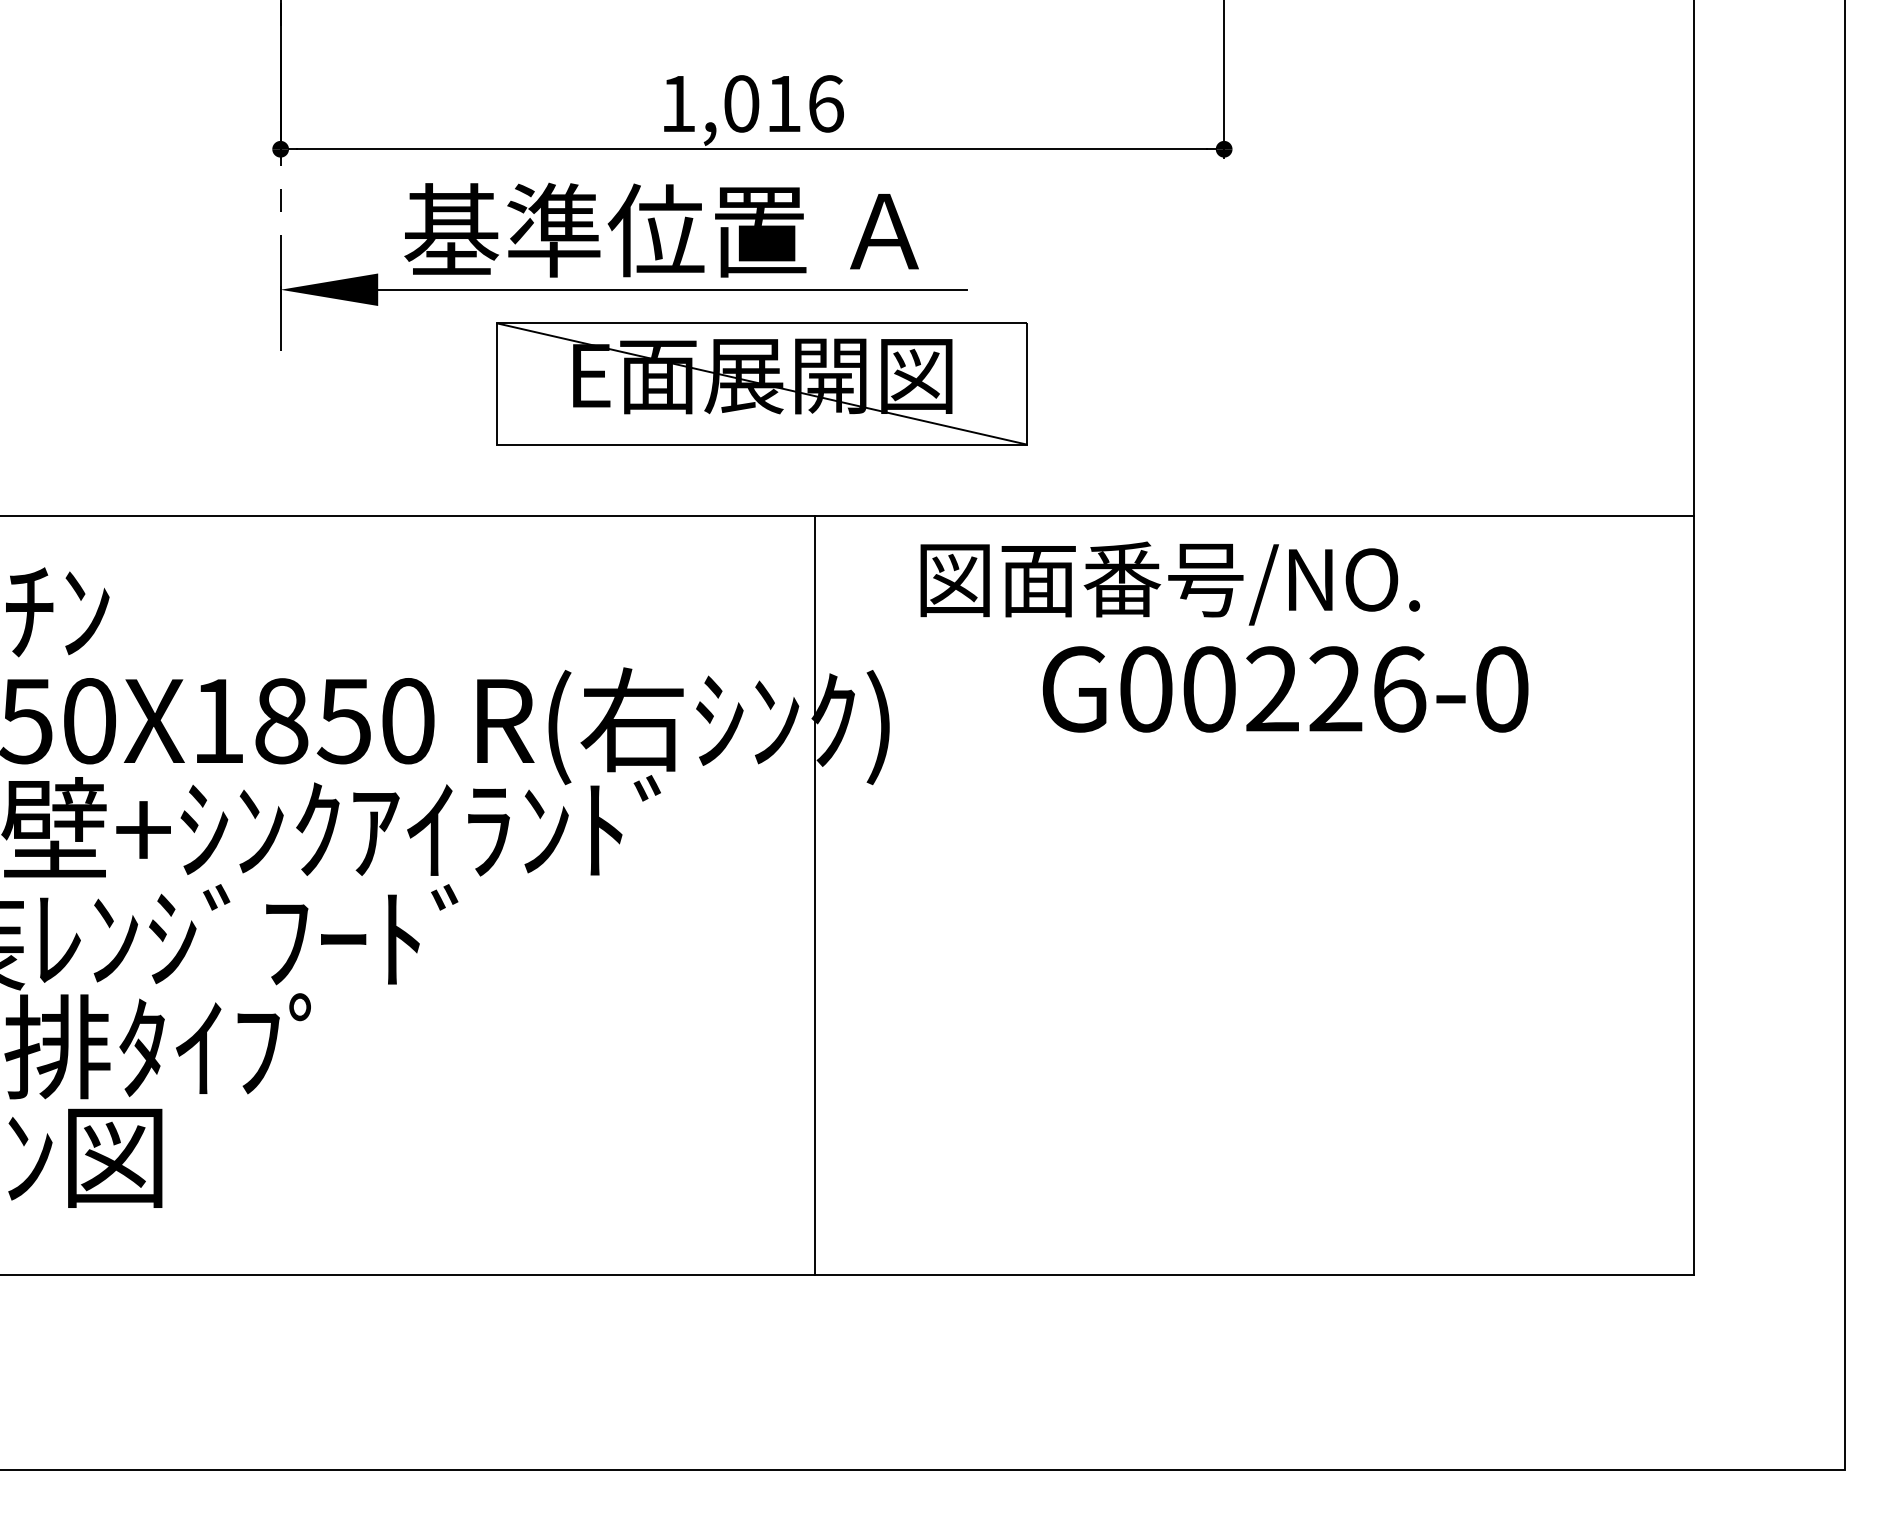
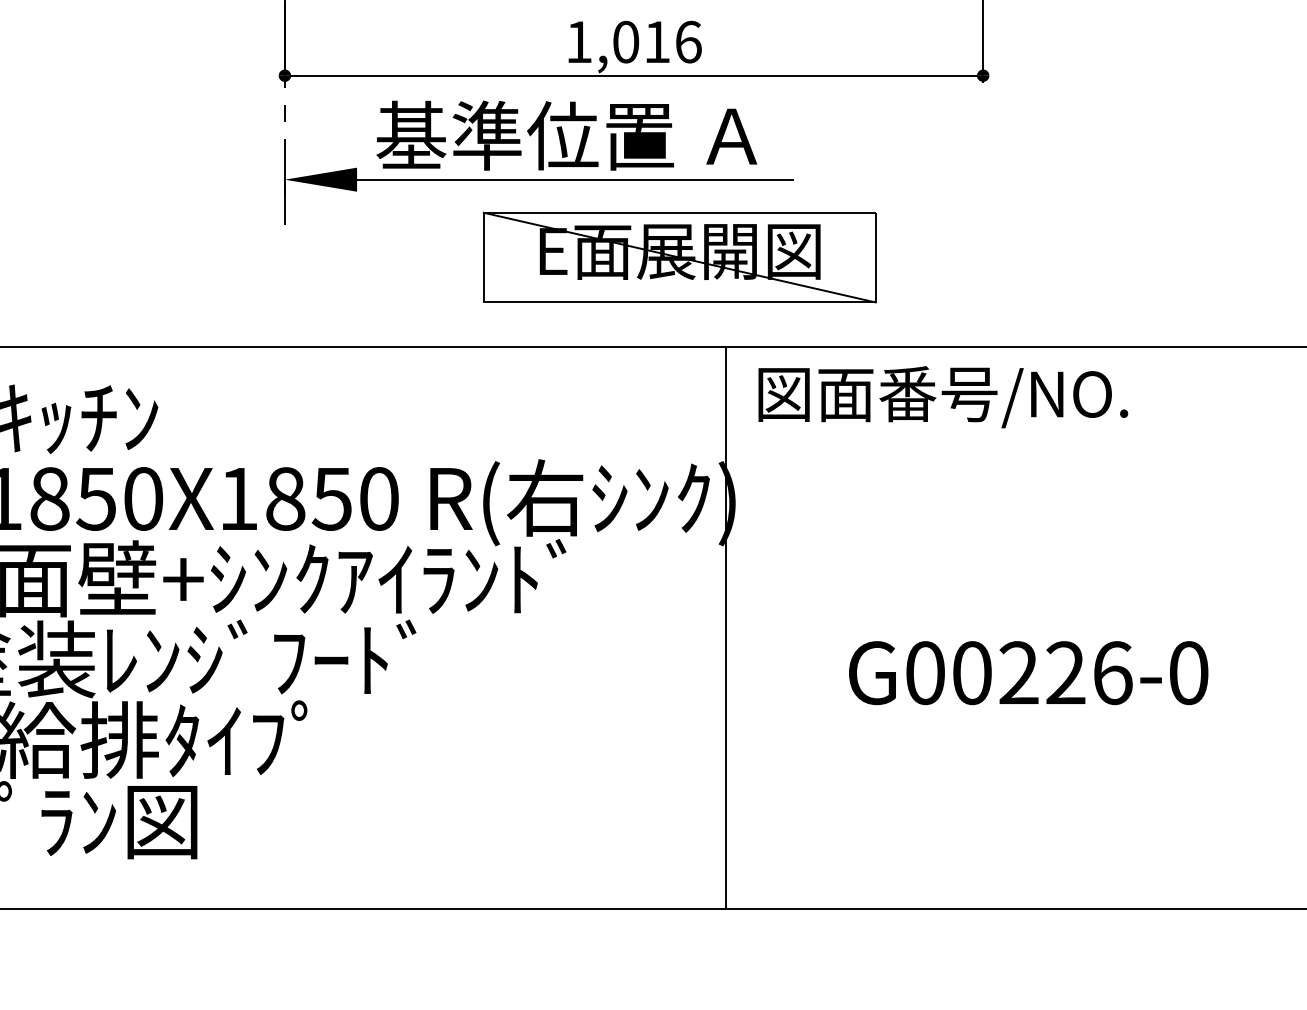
part: (761, 383) -> (679, 257), moved
text: (1285, 689) -> (1028, 673), moved
line: (815, 895) -> (725, 628), moved

